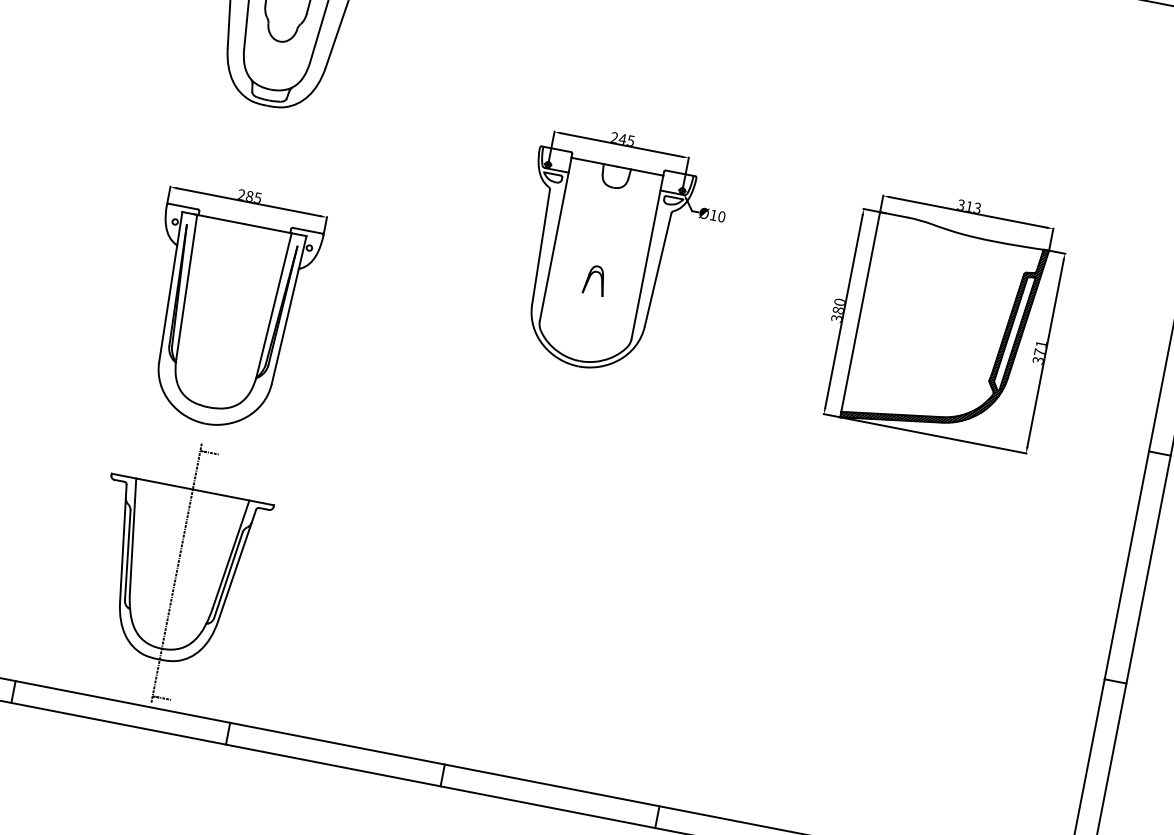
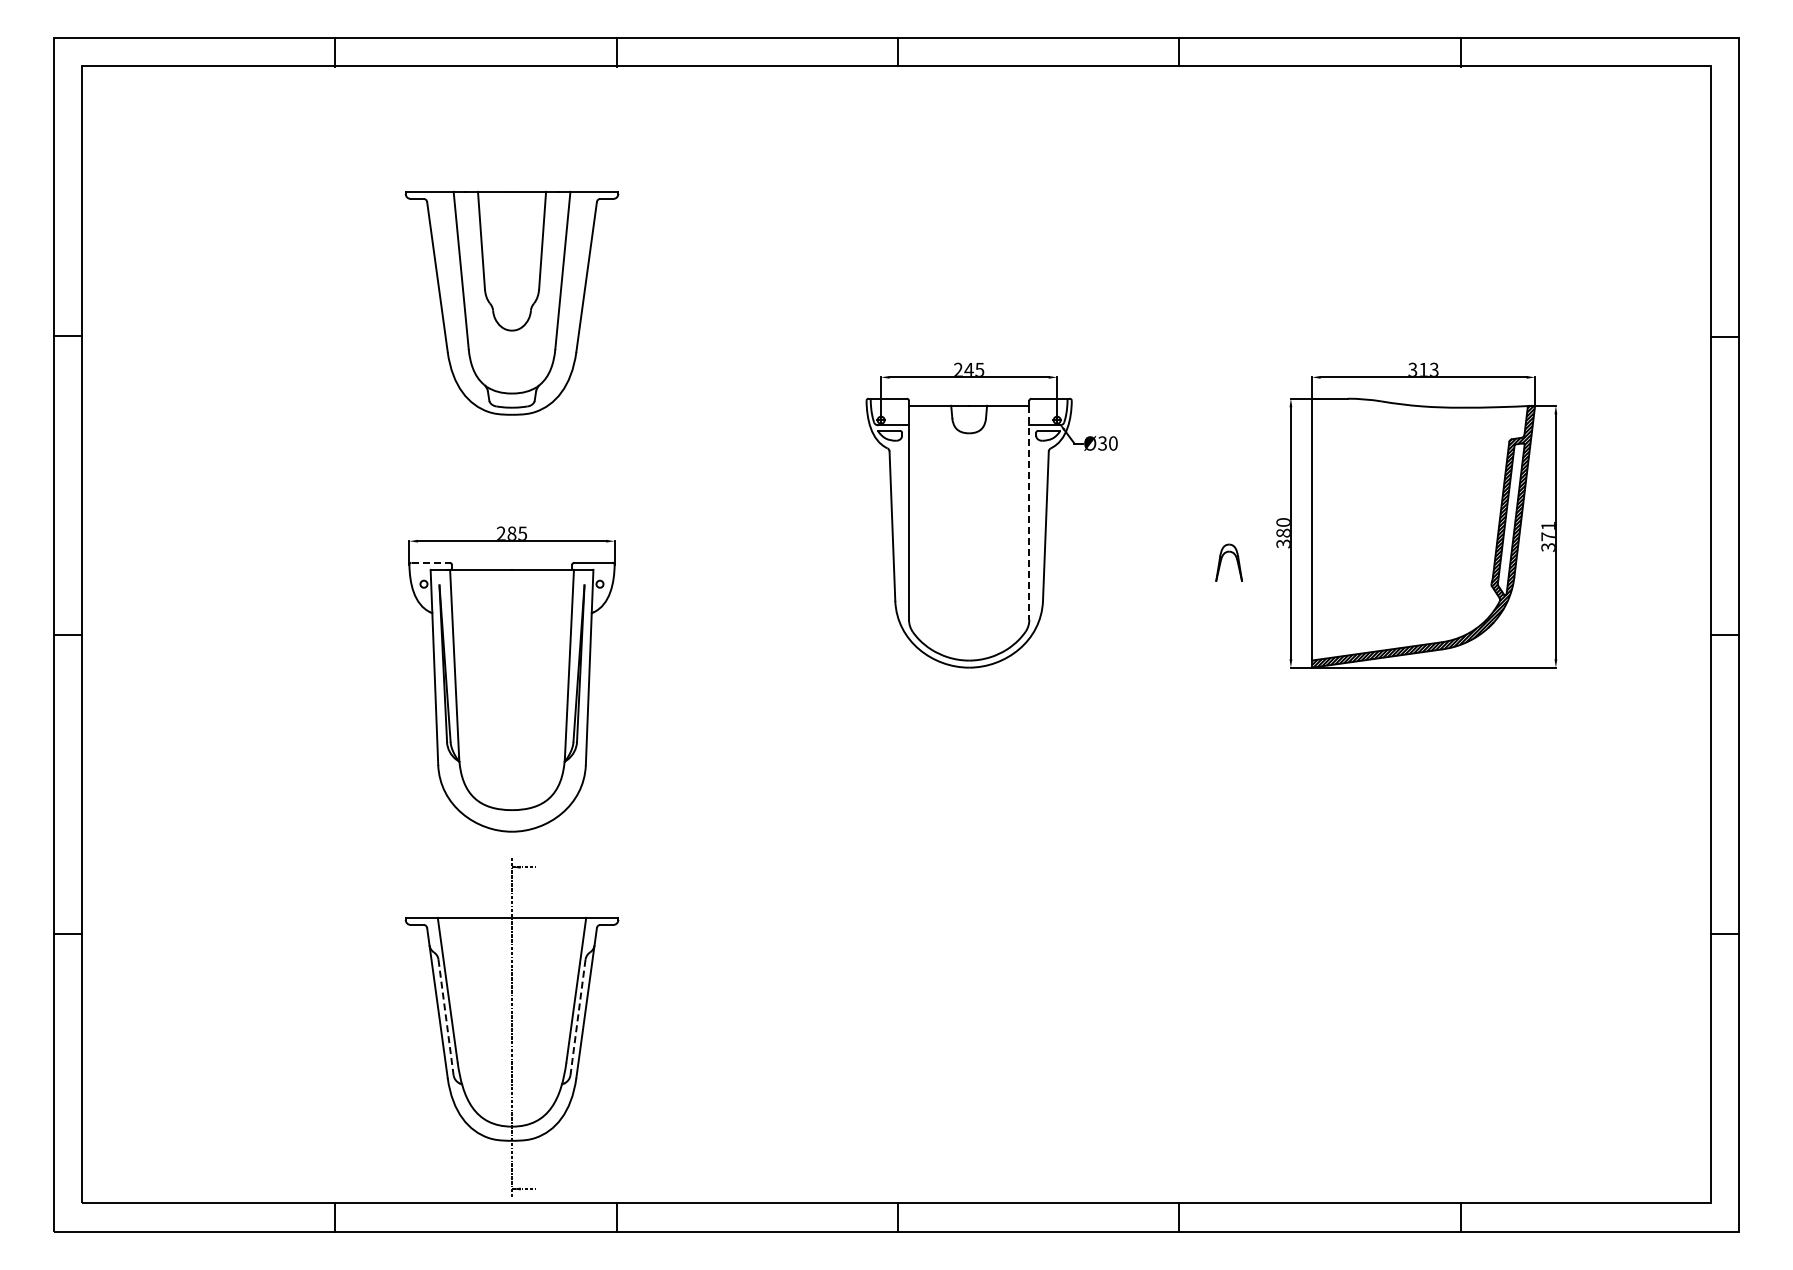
line: (184, 206) -> (431, 562), solid -> dashed
text: (713, 215) -> (1102, 443), Ø10 -> Ø30
line: (647, 257) -> (1029, 513), solid -> dashed
part: (590, 276) -> (1222, 559), moved
line: (127, 556) -> (446, 1018), solid -> dashed
line: (227, 575) -> (577, 1018), solid -> dashed

